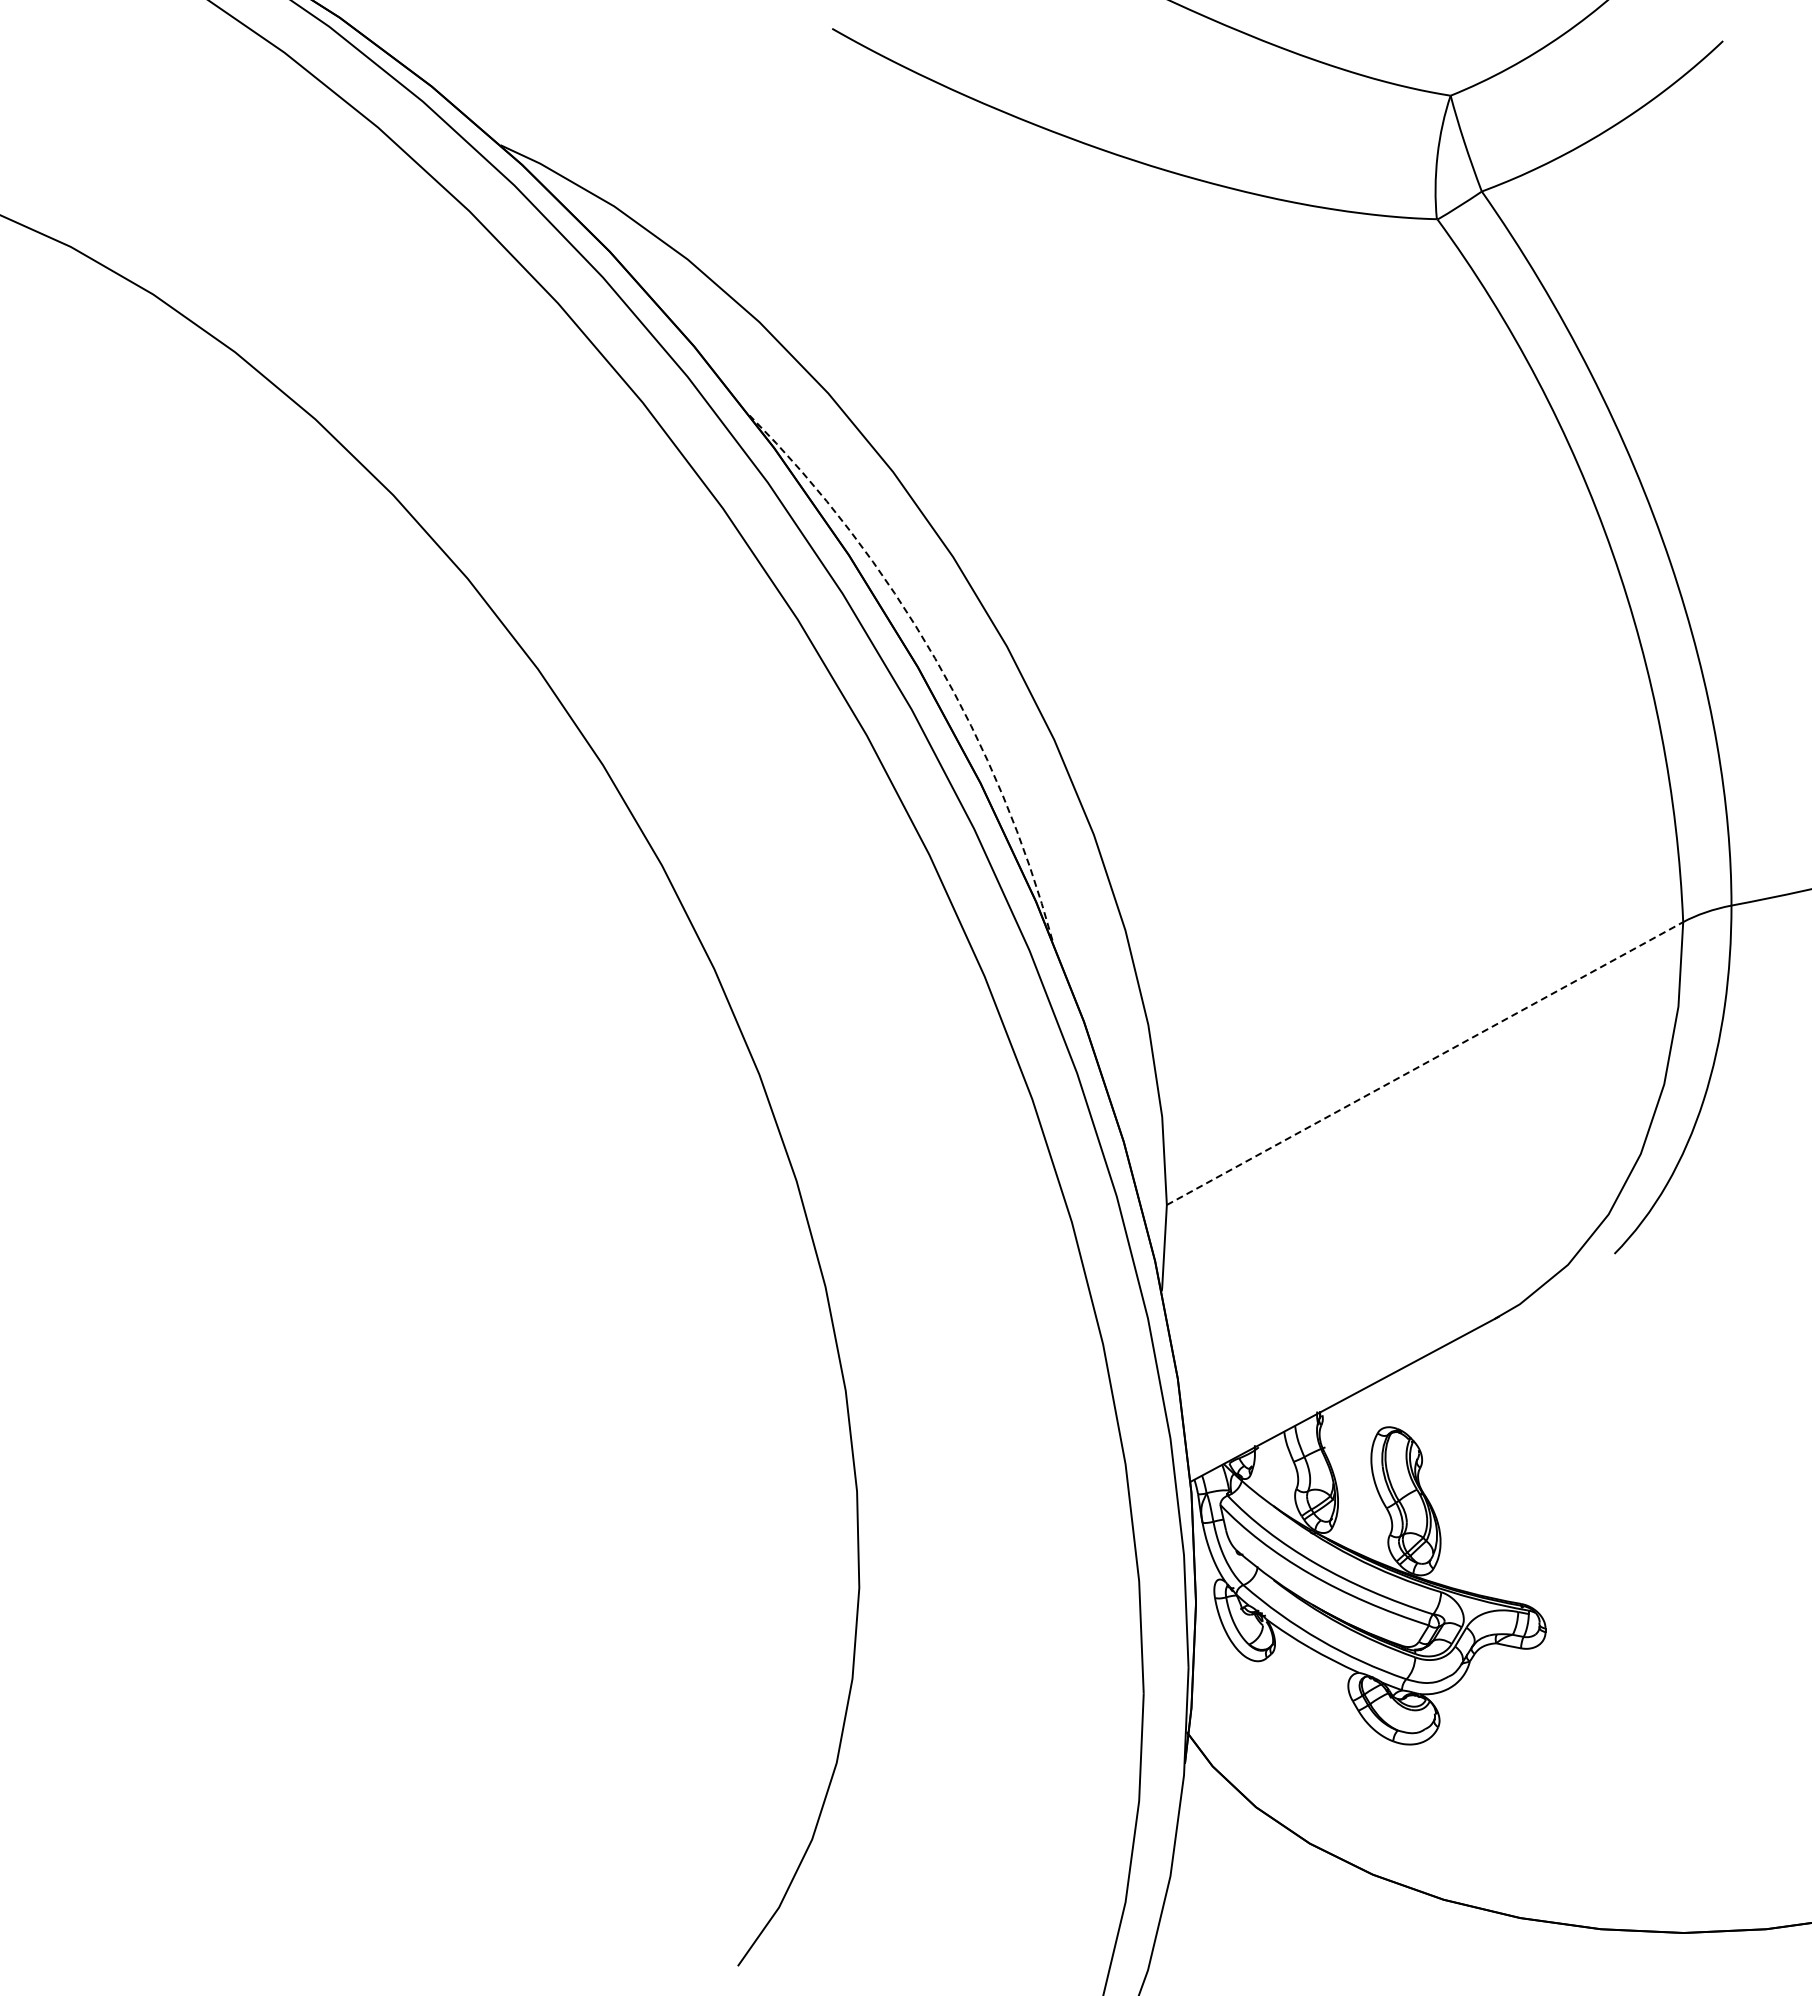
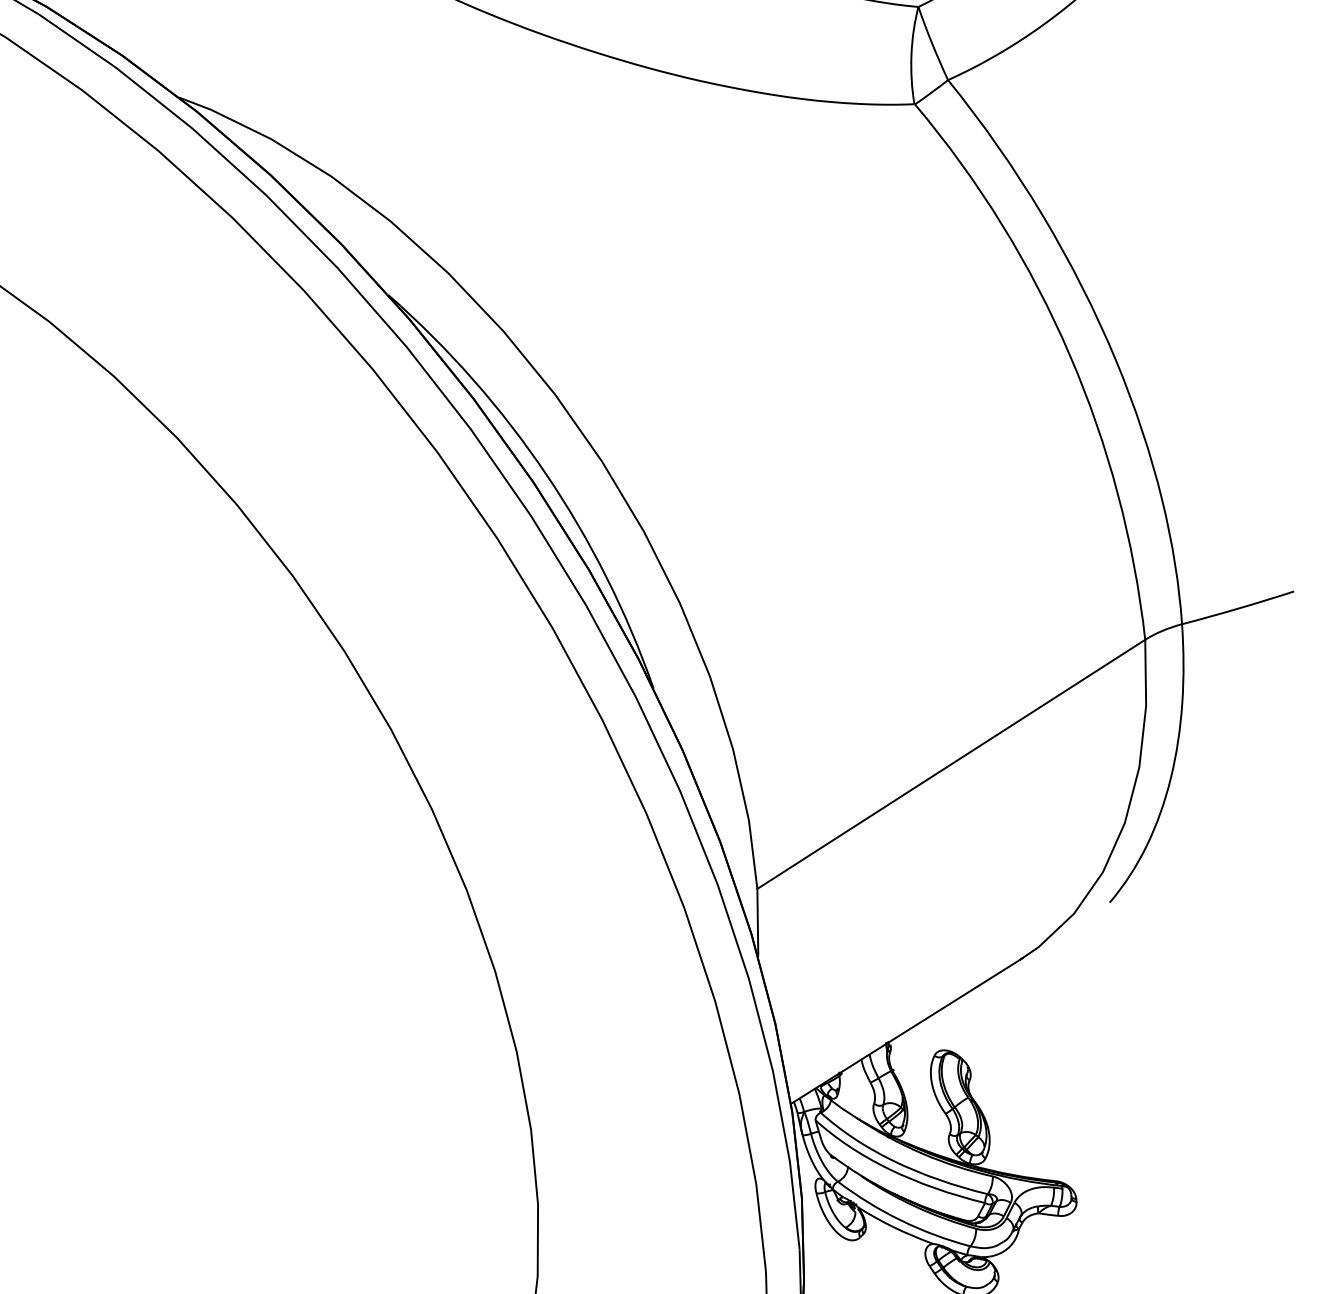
arc: (935, 658) -> (546, 474), dashed -> solid
line: (1425, 1063) -> (951, 764), dashed -> solid

